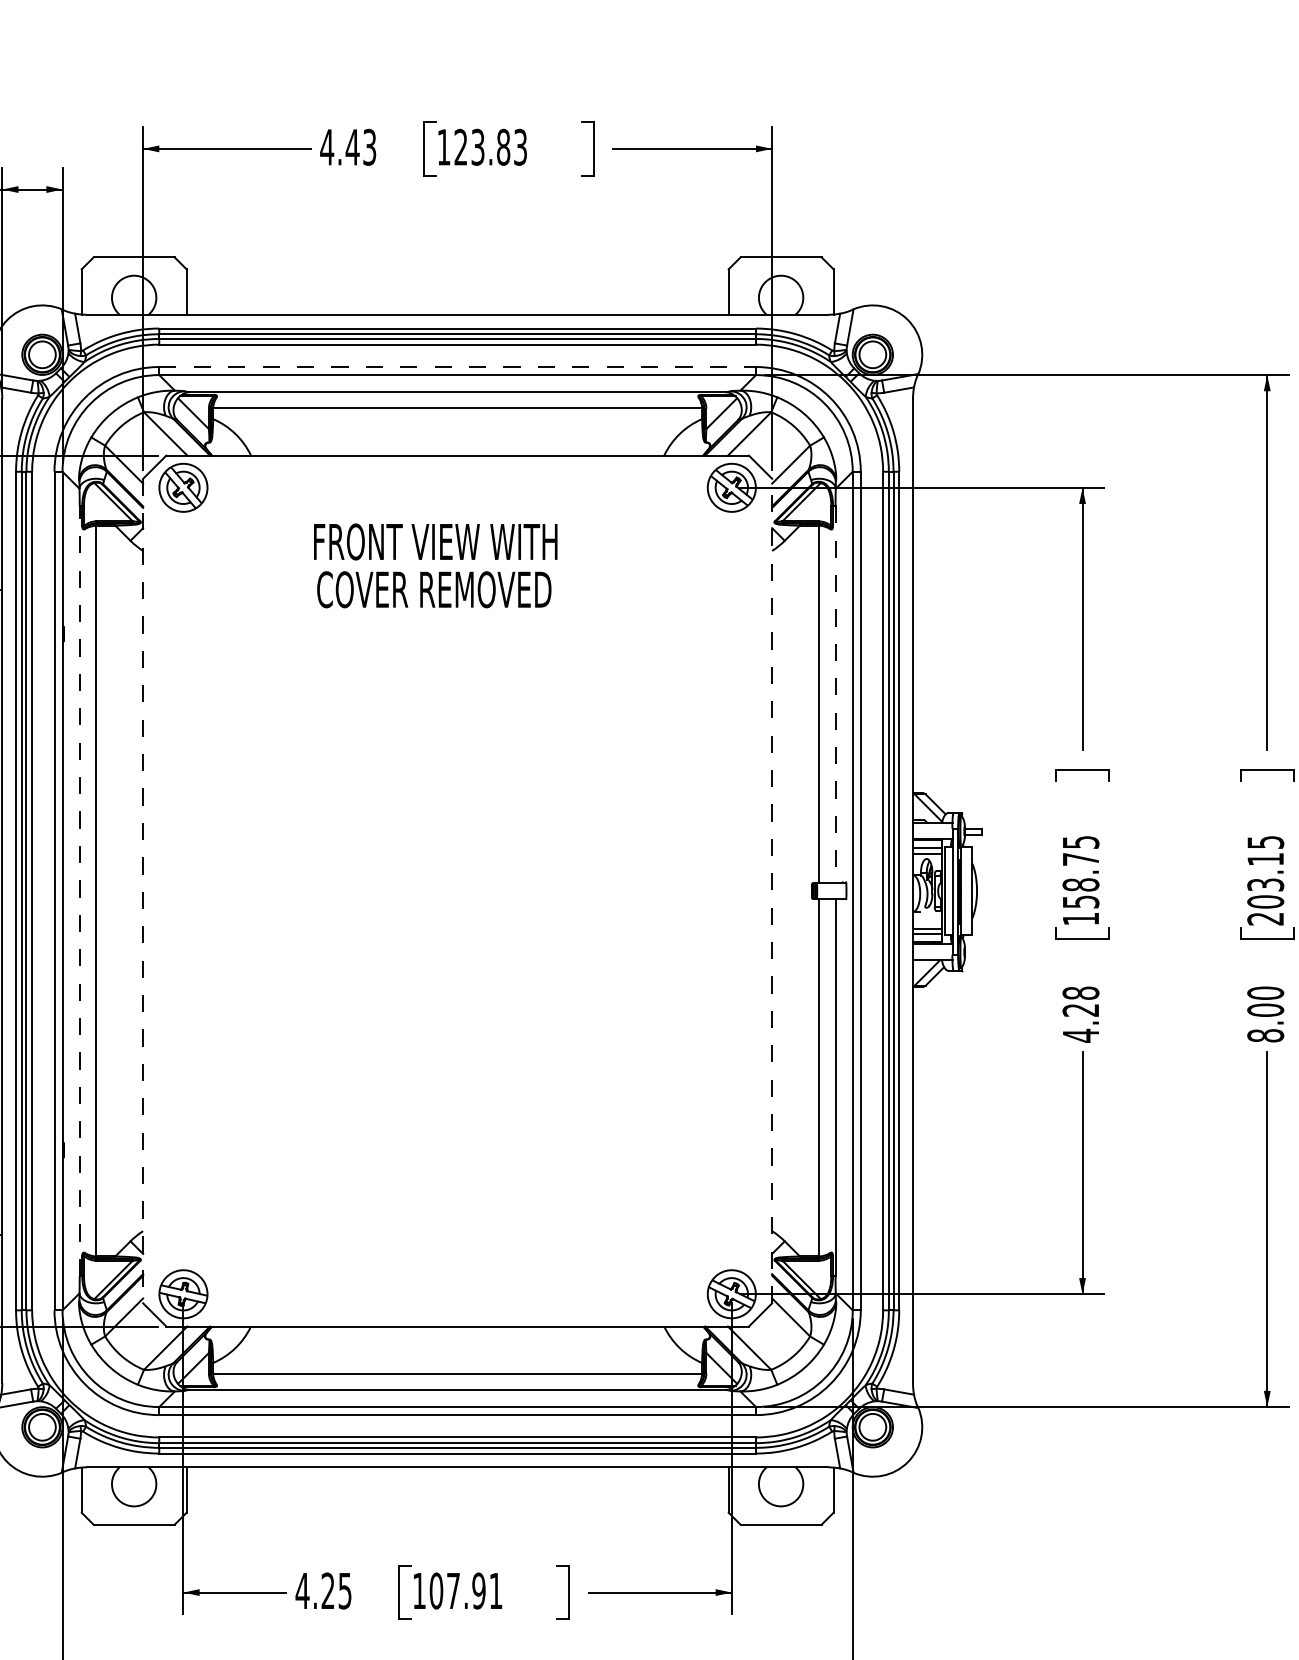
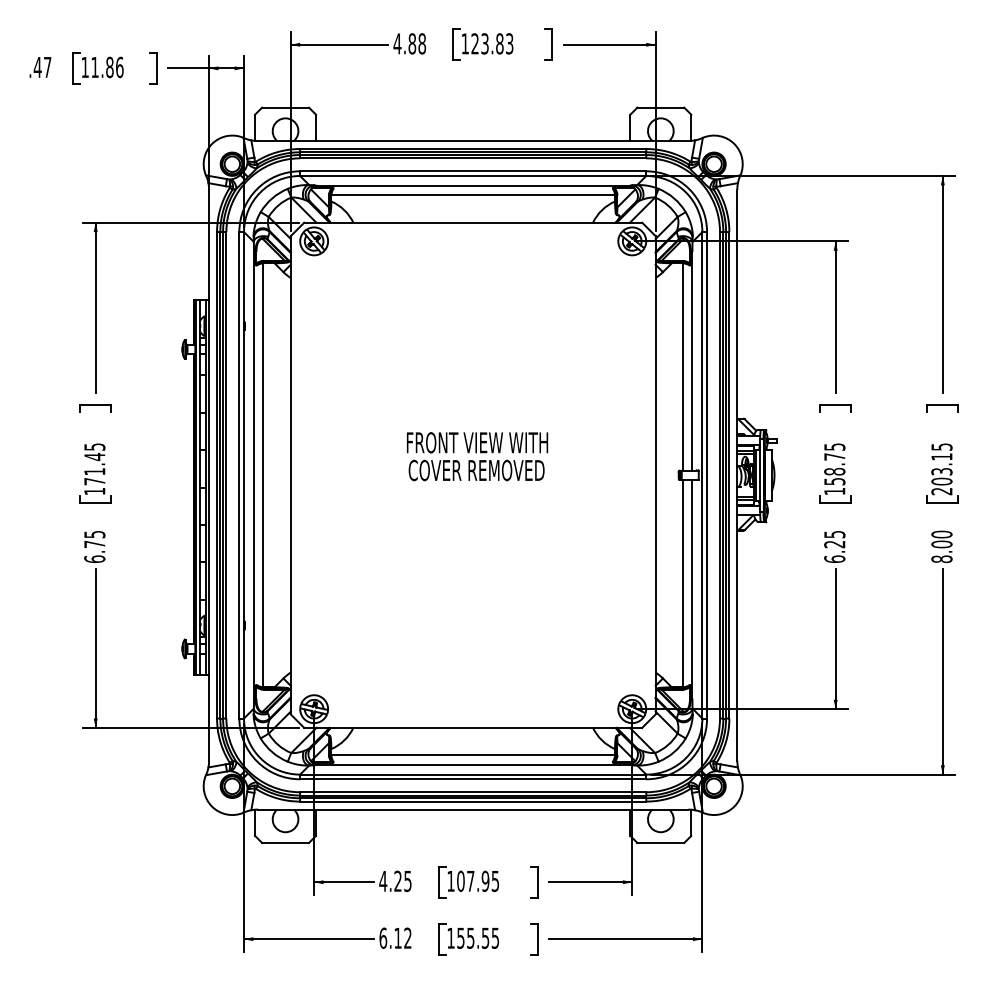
text: (361, 146) -> (417, 43), 4.43 -> 4.88
line: (458, 367) -> (473, 171), dashed -> solid
text: (435, 565) -> (477, 456), moved
line: (835, 694) -> (692, 361), dashed -> solid
line: (78, 889) -> (253, 474), dashed -> solid
line: (771, 889) -> (655, 474), dashed -> solid
line: (142, 891) -> (290, 475), dashed -> solid
text: (1080, 1013) -> (834, 546), 4.28 -> 6.25
text: (494, 1591) -> (494, 881), 107.91 -> 107.95

